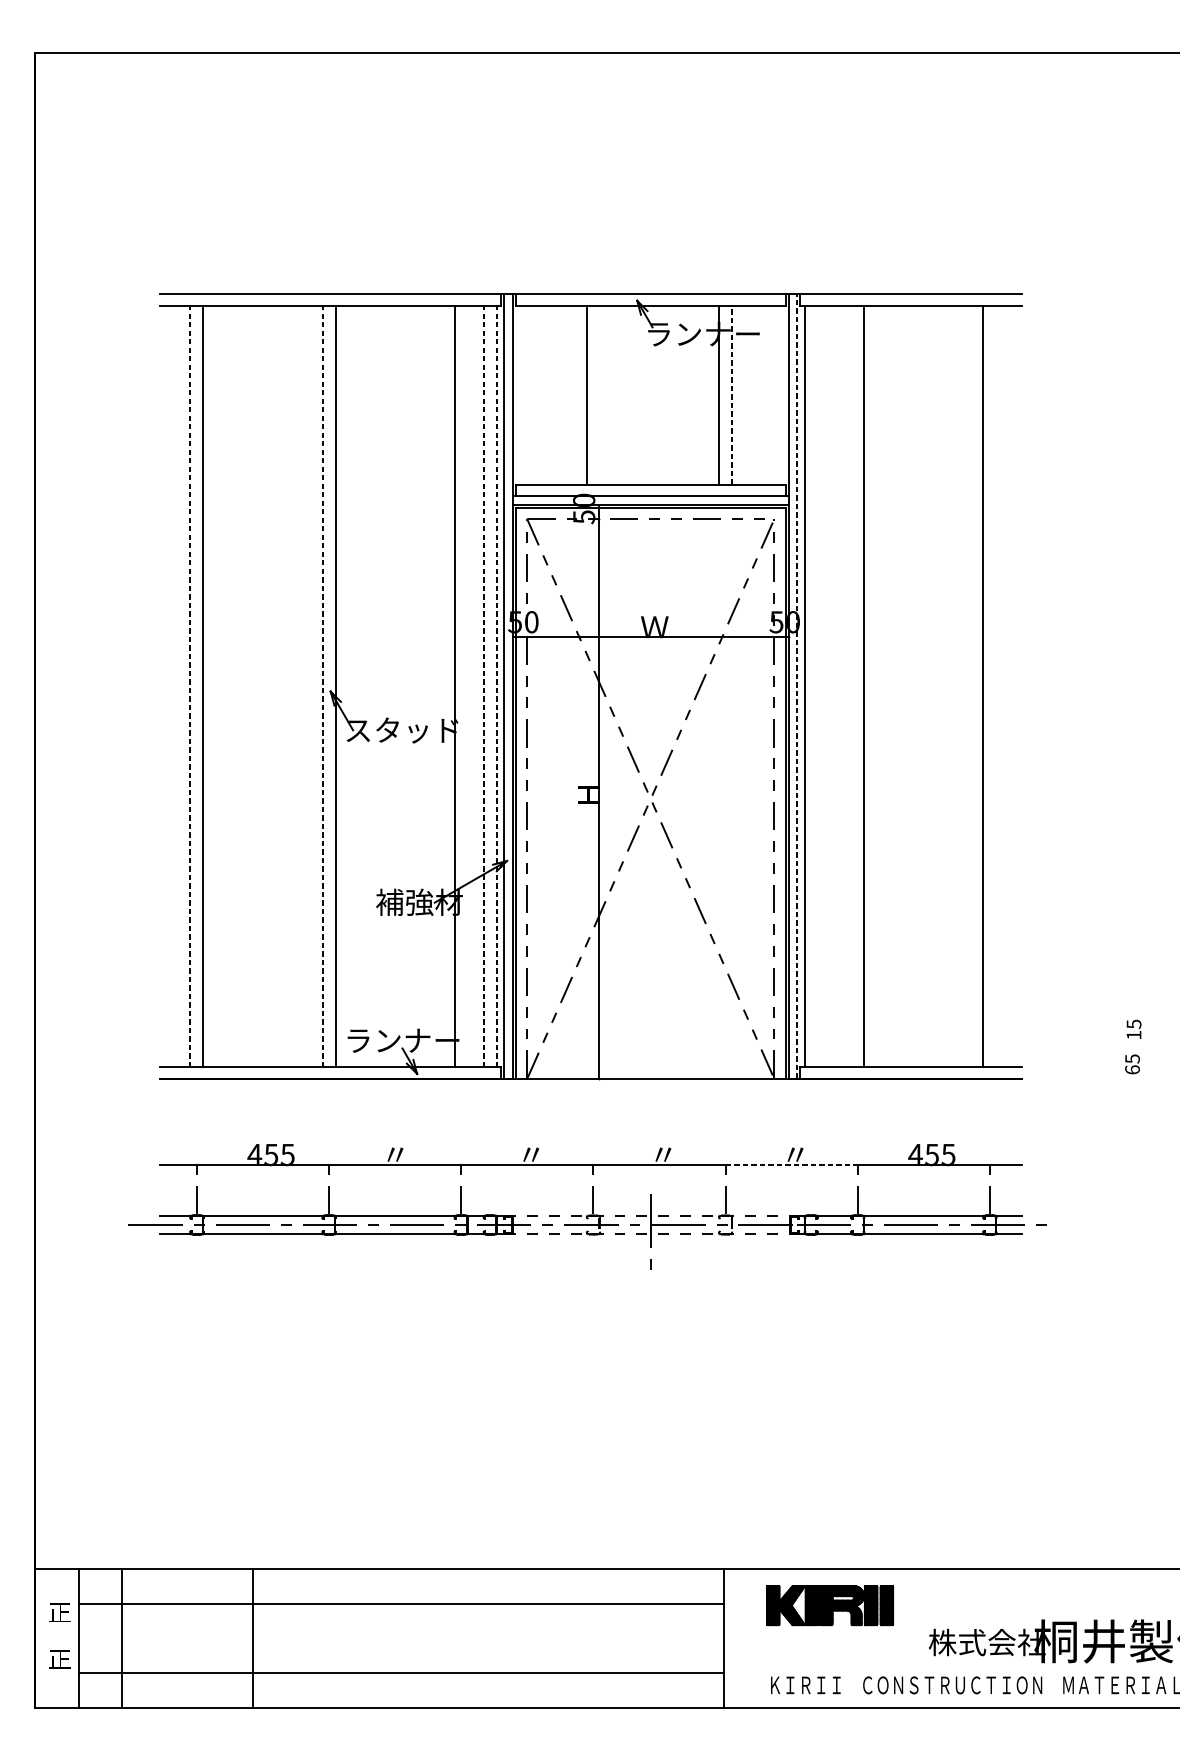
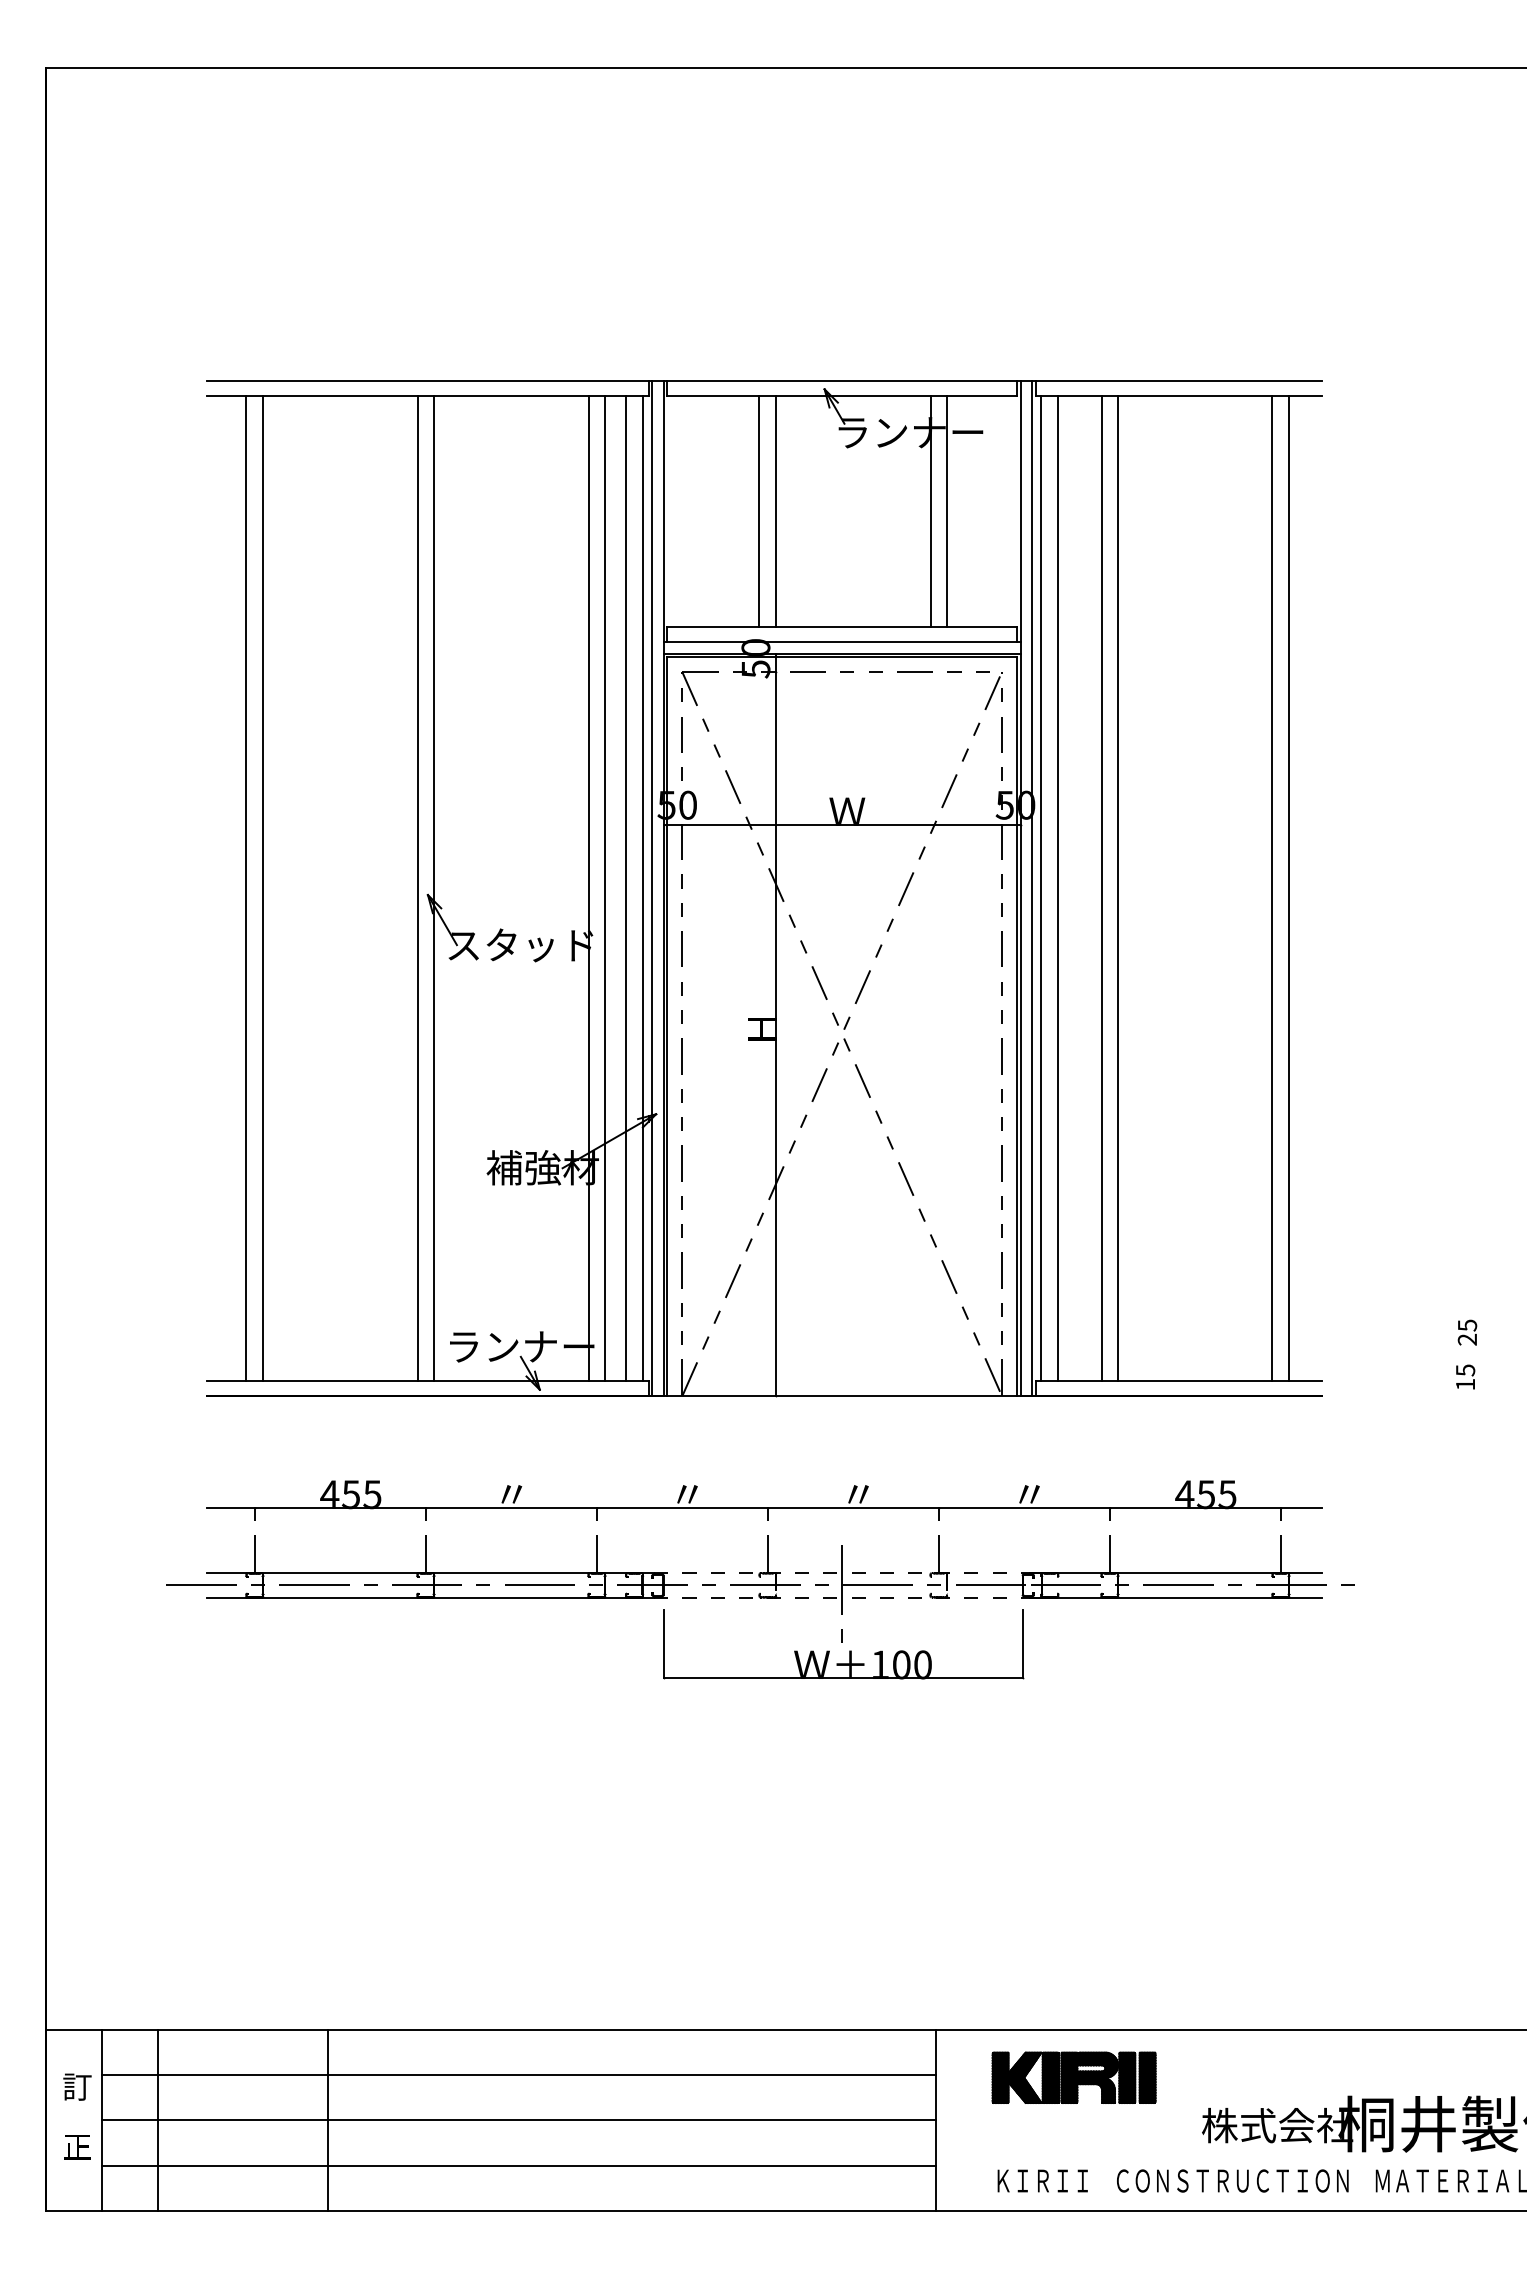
line: (600, 395) -> (776, 511), added
line: (732, 395) -> (947, 511), dashed -> solid
line: (190, 686) -> (246, 888), dashed -> solid
line: (322, 686) -> (417, 888), dashed -> solid
line: (467, 686) -> (605, 888), added
line: (484, 686) -> (626, 888), dashed -> solid
line: (496, 686) -> (642, 888), dashed -> solid
line: (797, 686) -> (1031, 888), dashed -> solid
line: (817, 686) -> (1058, 888), added
line: (851, 686) -> (1101, 888), added
line: (996, 686) -> (1289, 888), added
text: (1133, 1035) -> (1466, 1339), 15 -> 25
text: (1132, 1069) -> (1465, 1384), 65 -> 15
line: (791, 1164) -> (1024, 1507), dashed -> solid
part: (656, 1275) -> (849, 1650), added
text: (59, 1612) -> (77, 2086), 正 -> 訂
line: (401, 1638) -> (519, 2120), added

